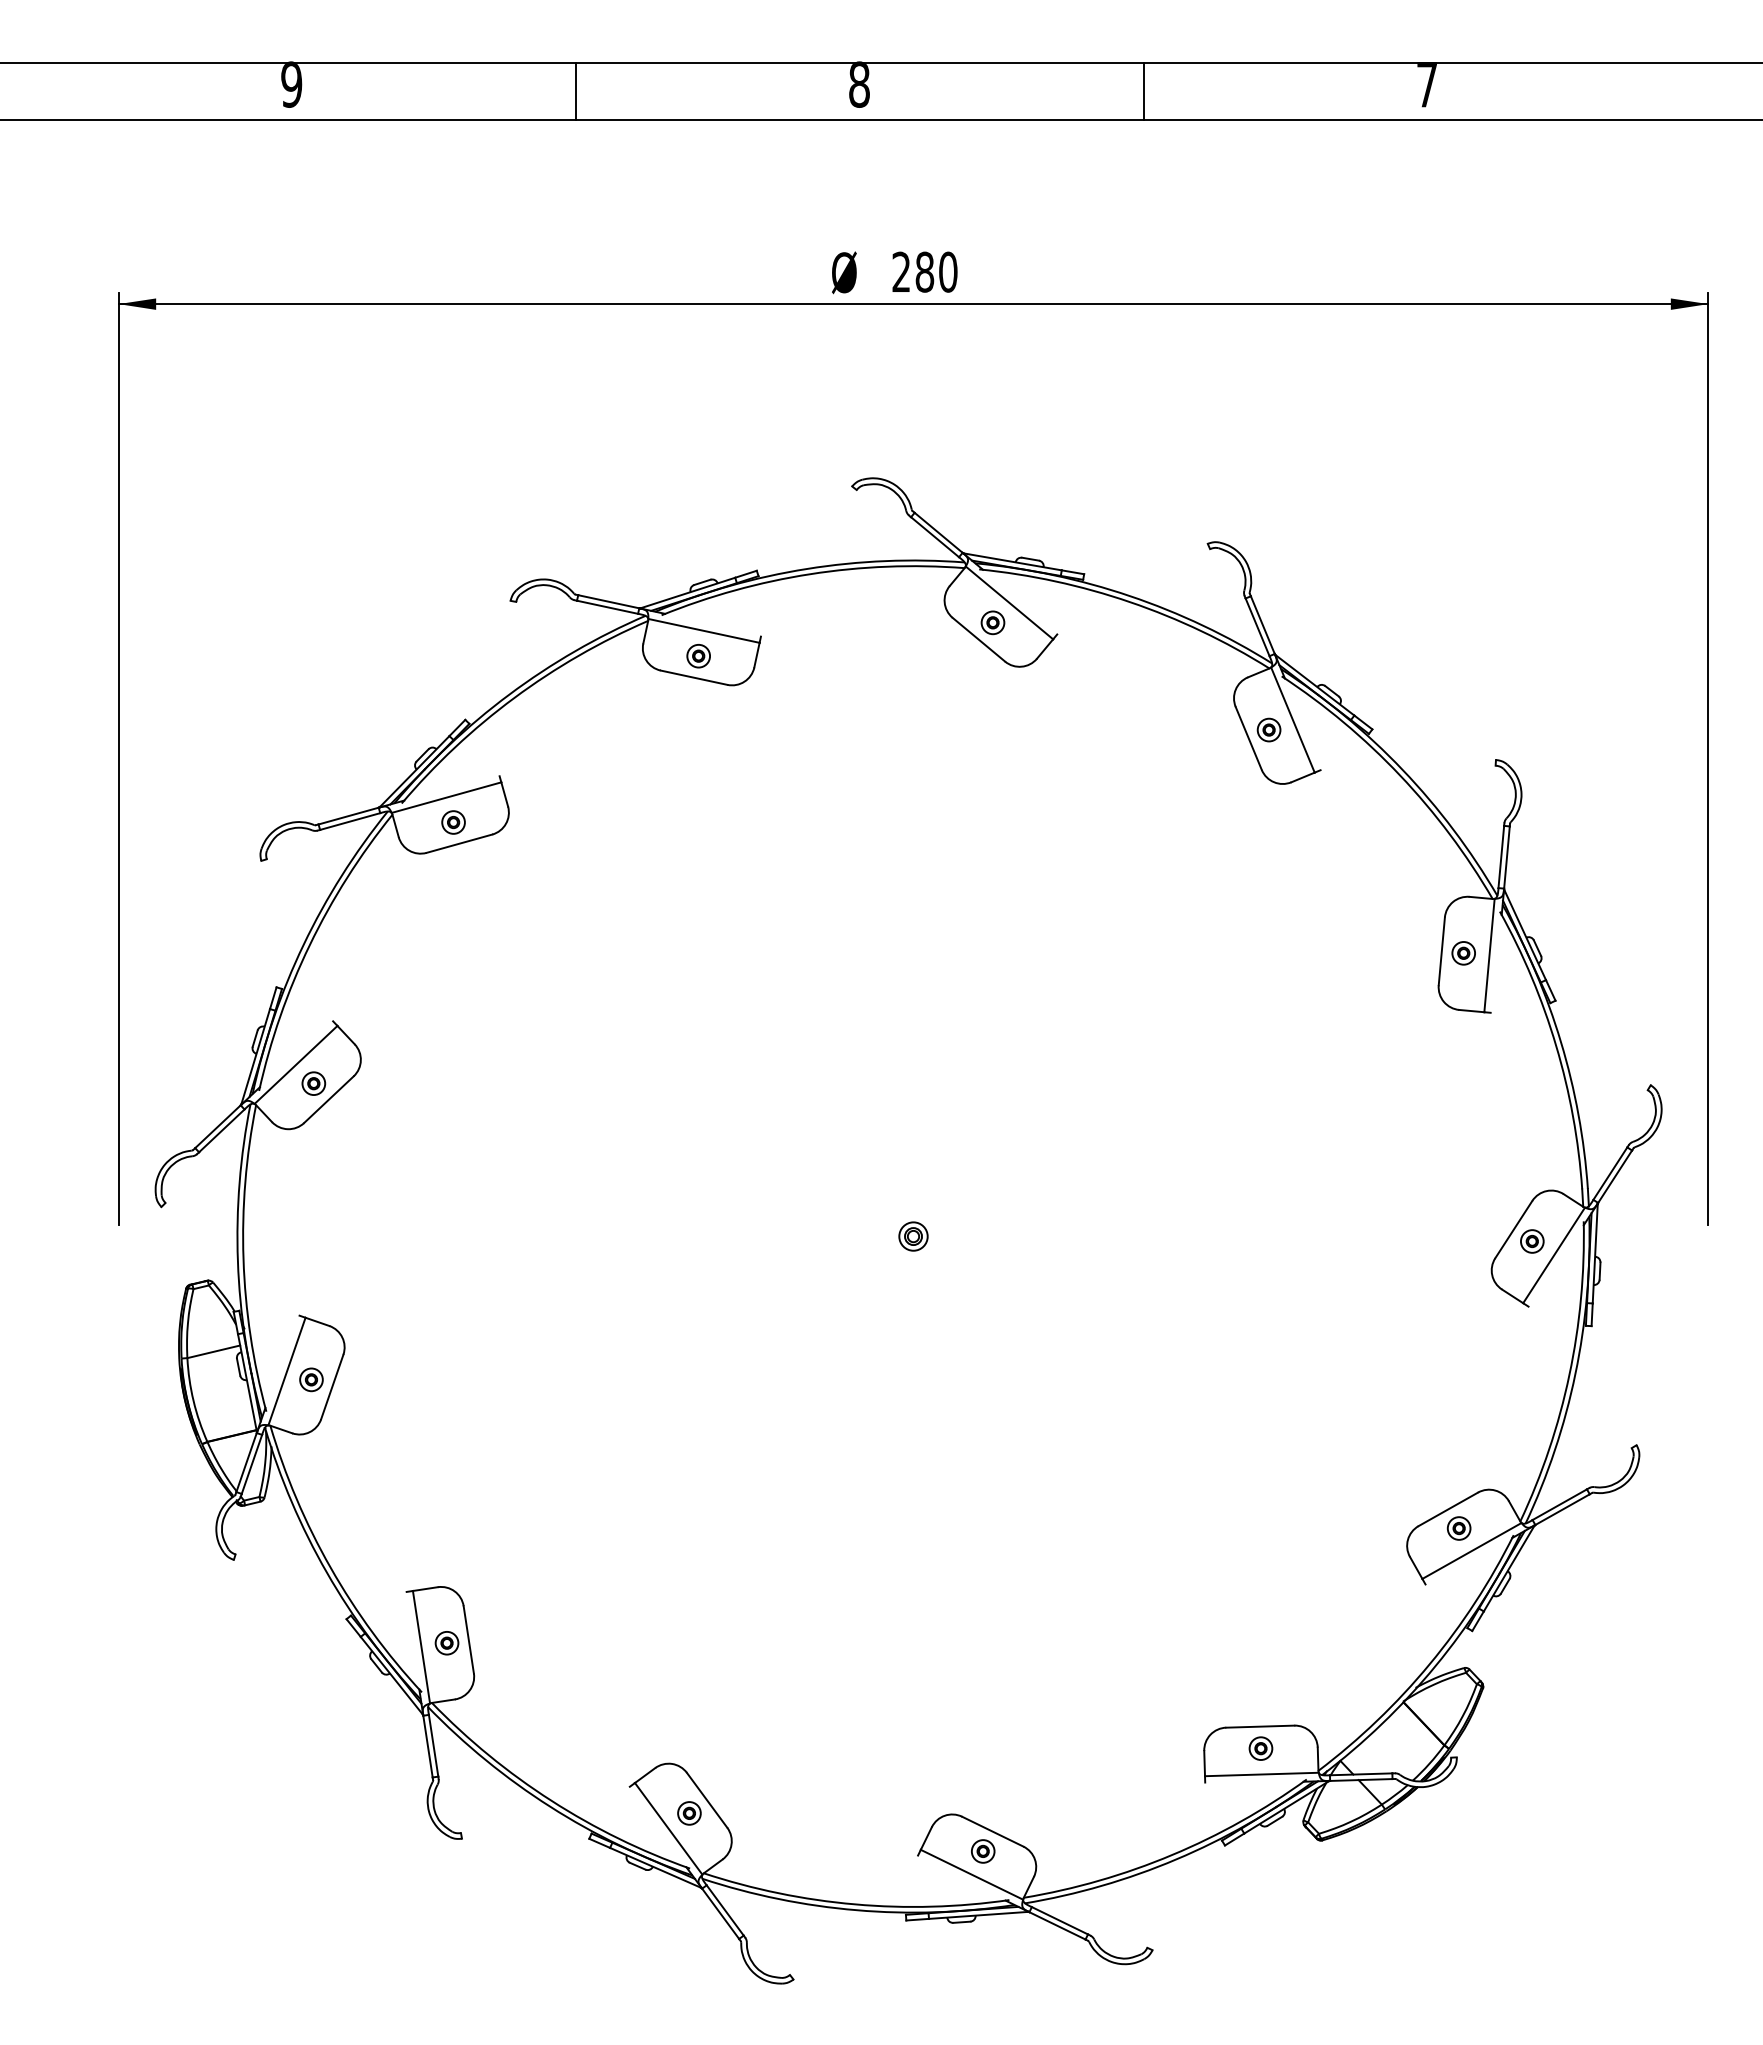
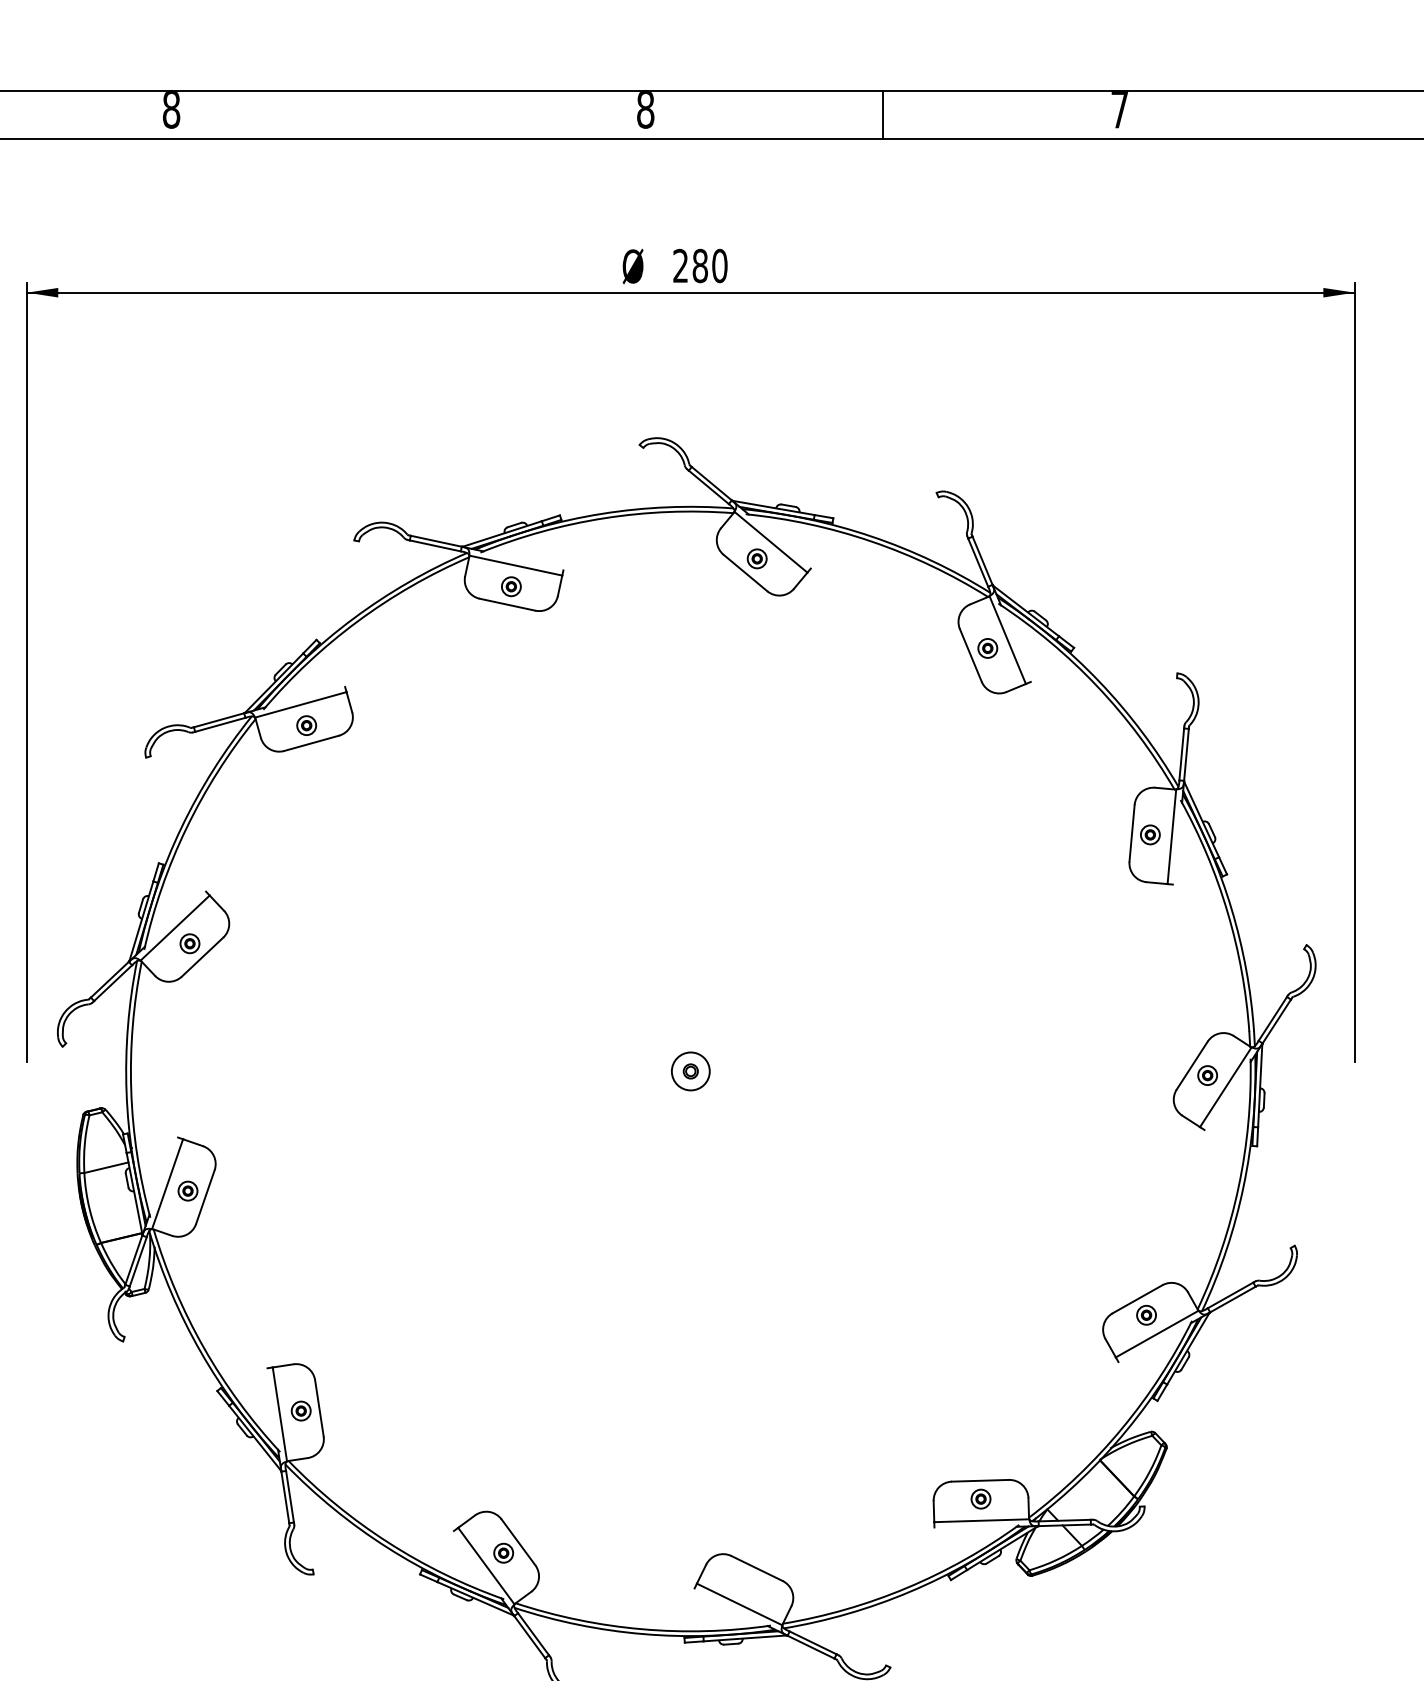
text: (291, 84) -> (171, 109), 9 -> 8
line: (576, 90) -> (409, 114), removed
circle: (913, 1236) -> (690, 1071), size x1.6
part: (983, 1851) -> (749, 1585), removed

